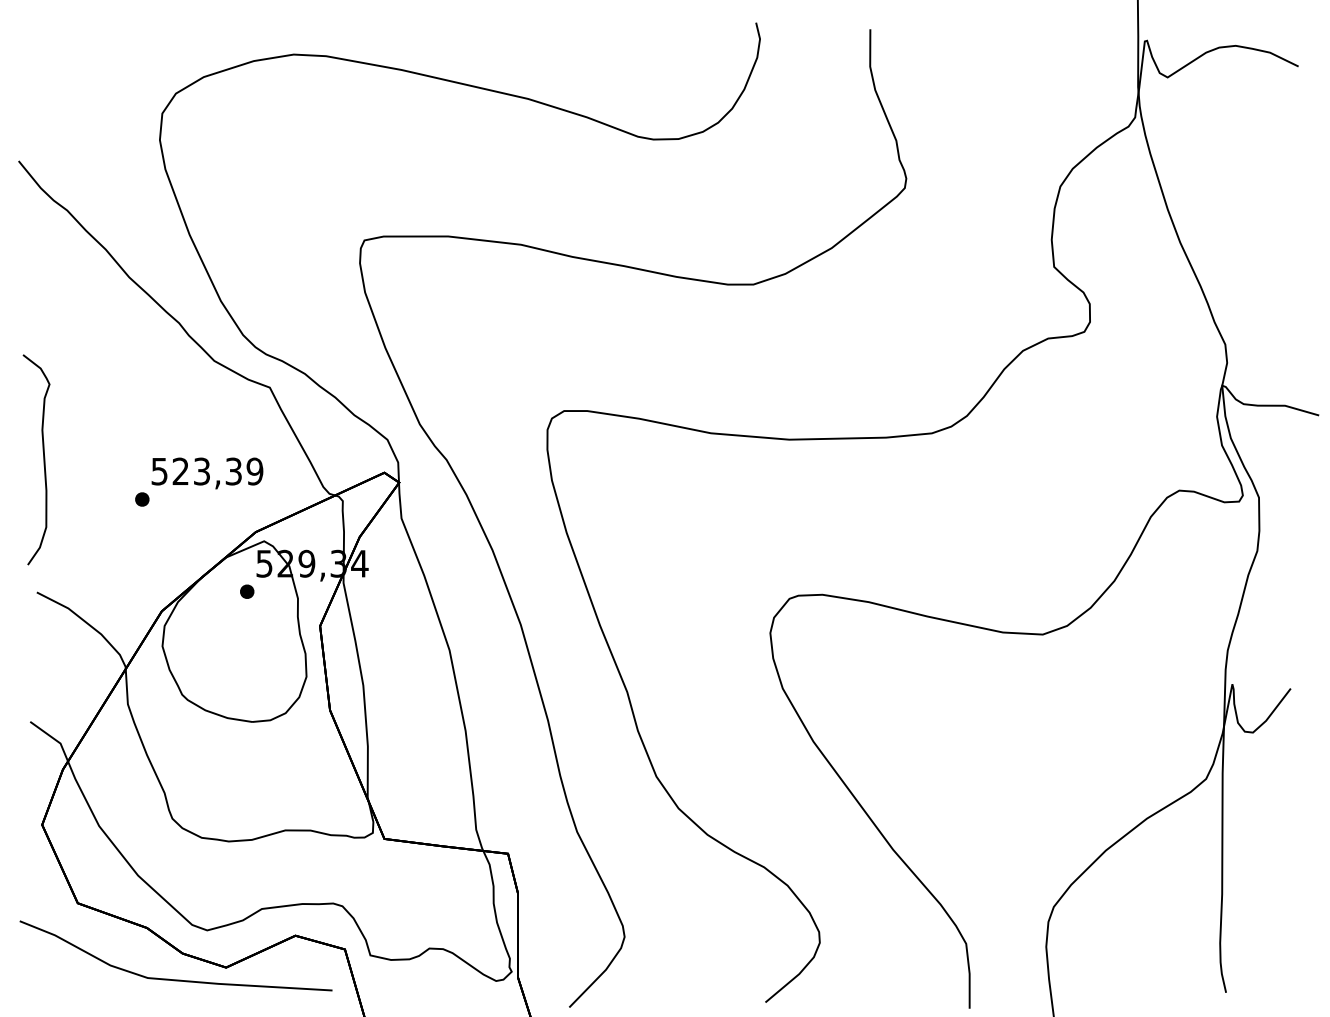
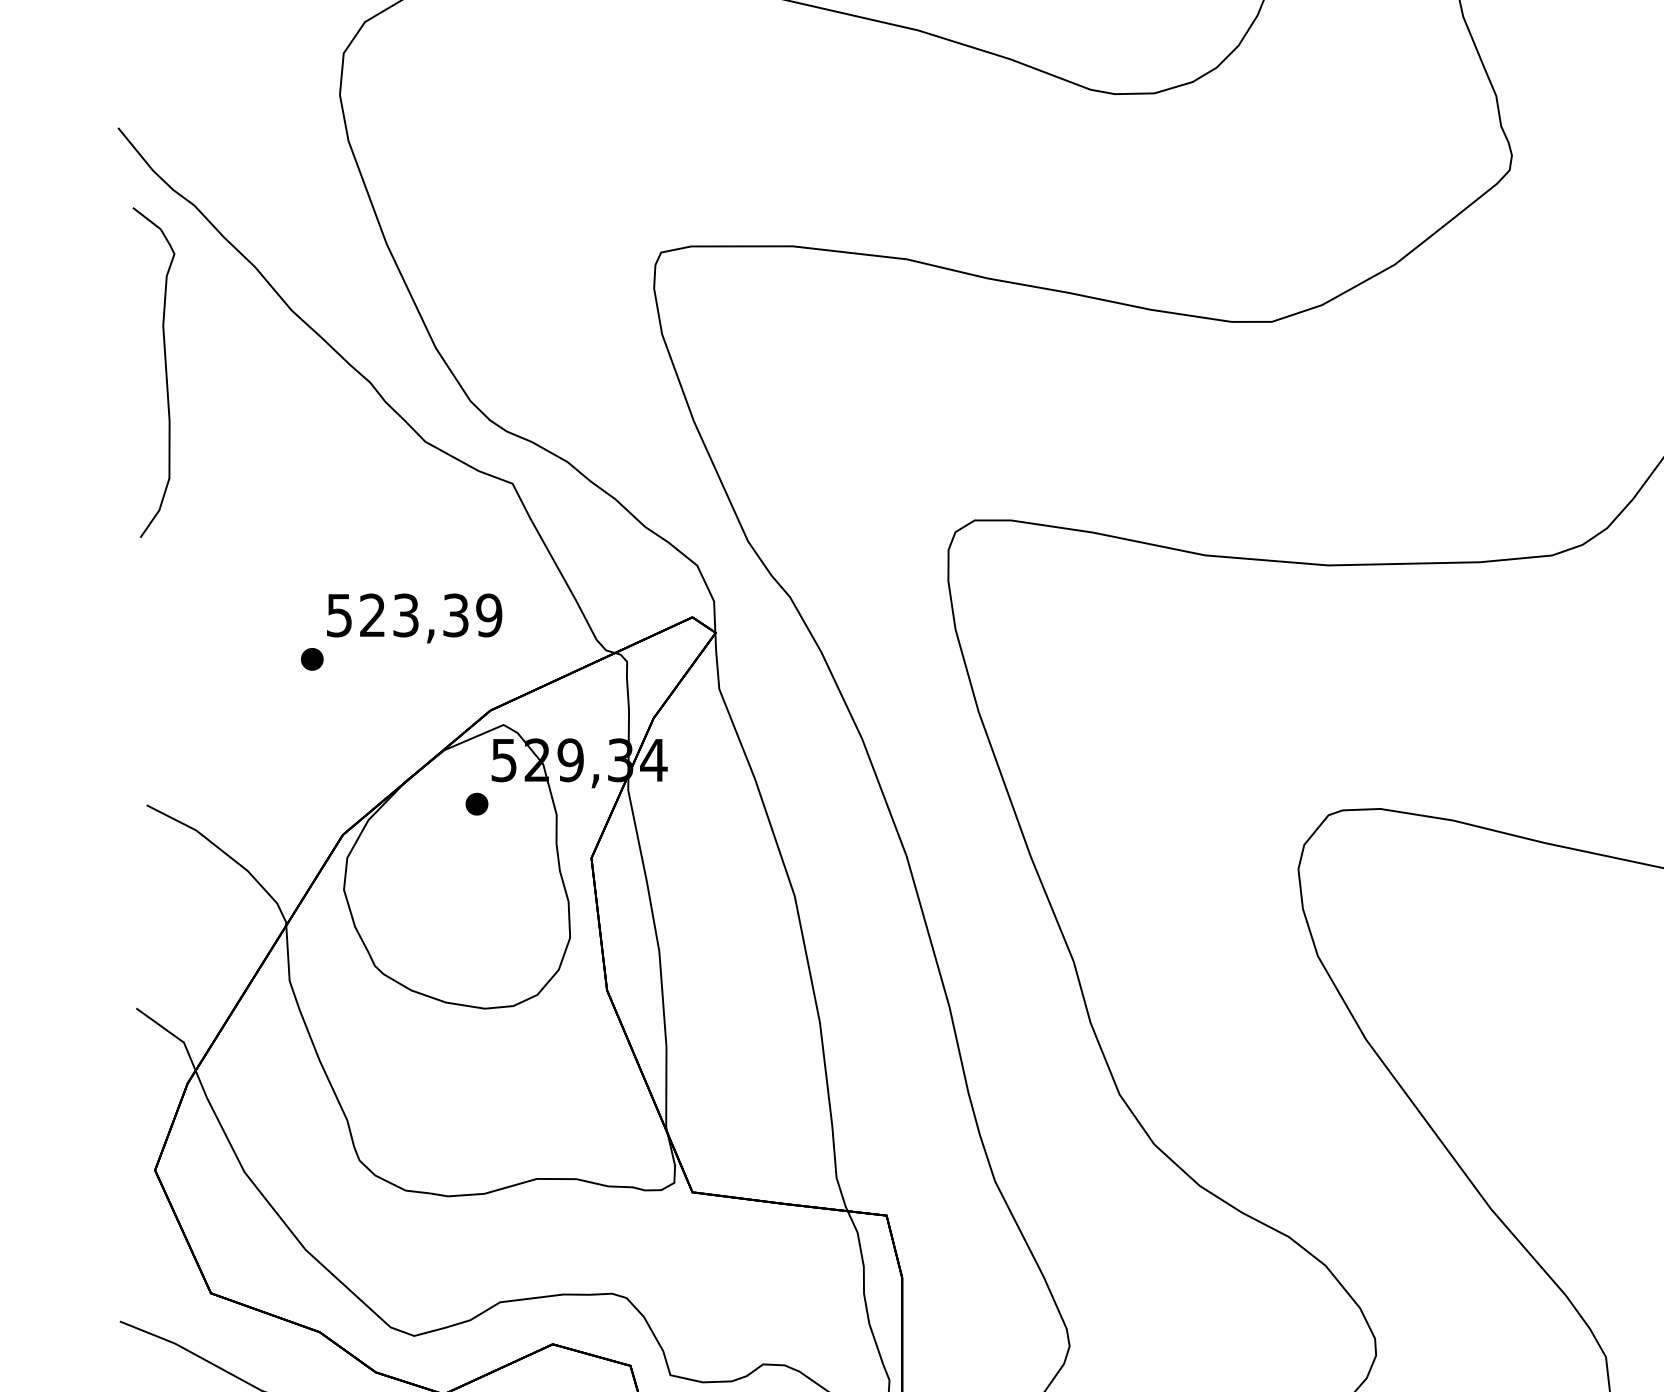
part: (43, 459) -> (164, 371), moved

